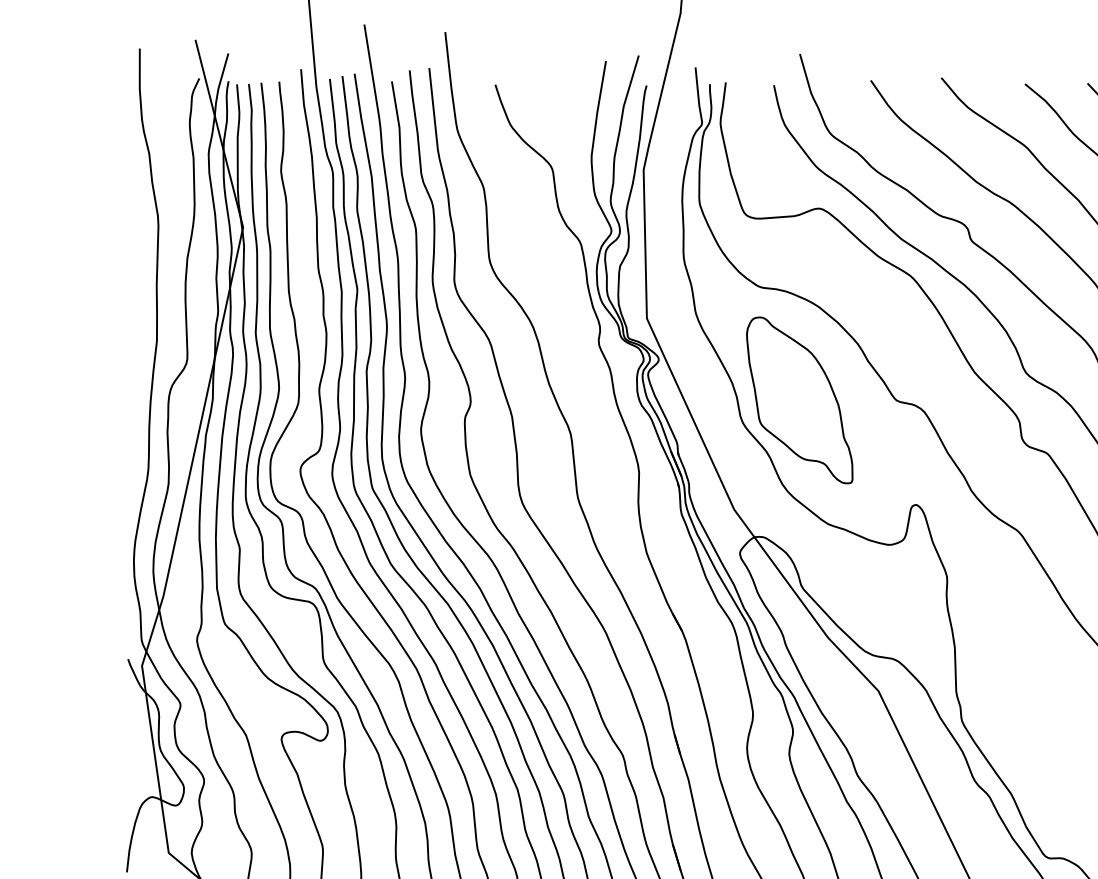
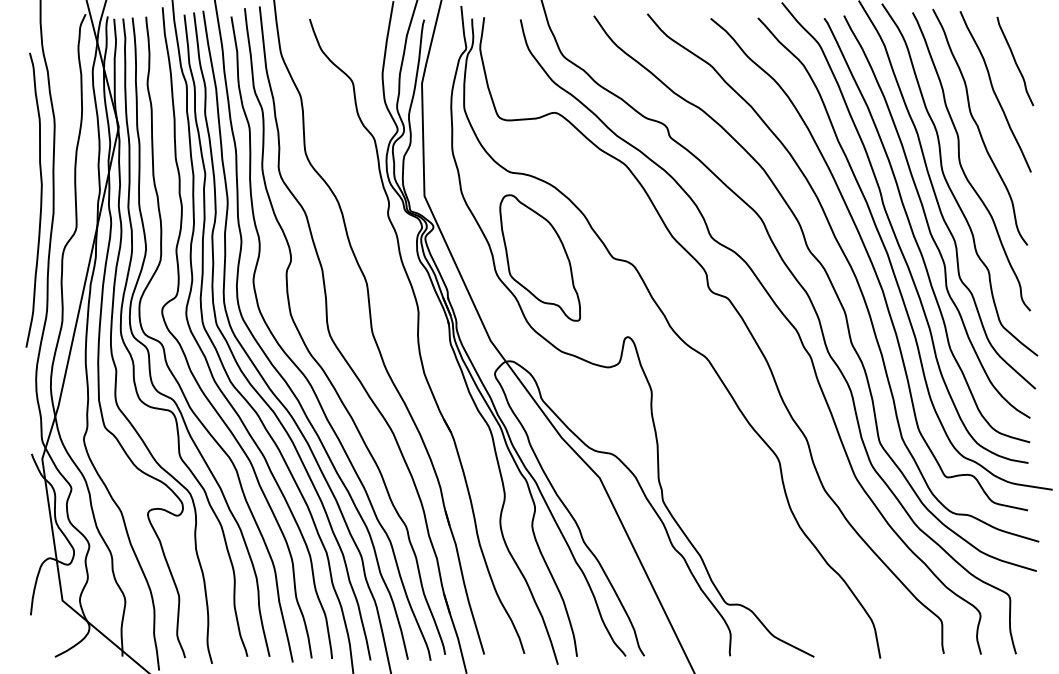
curve: (139, 323) -> (40, 199), added

